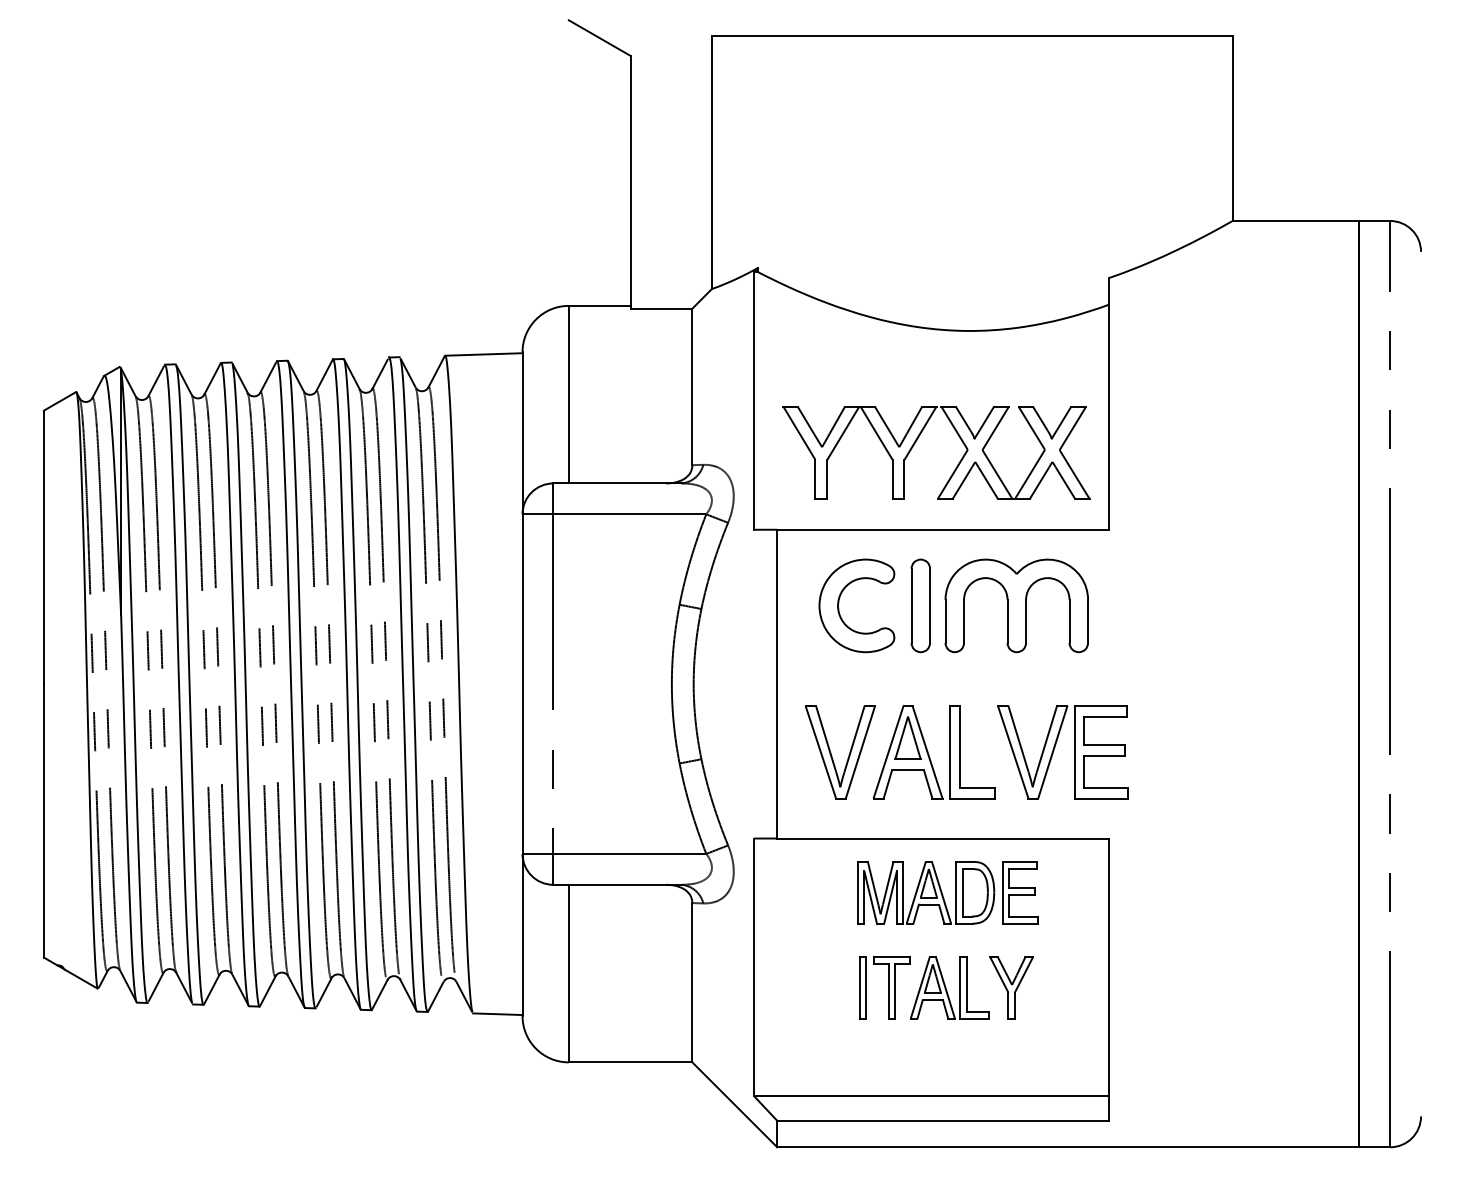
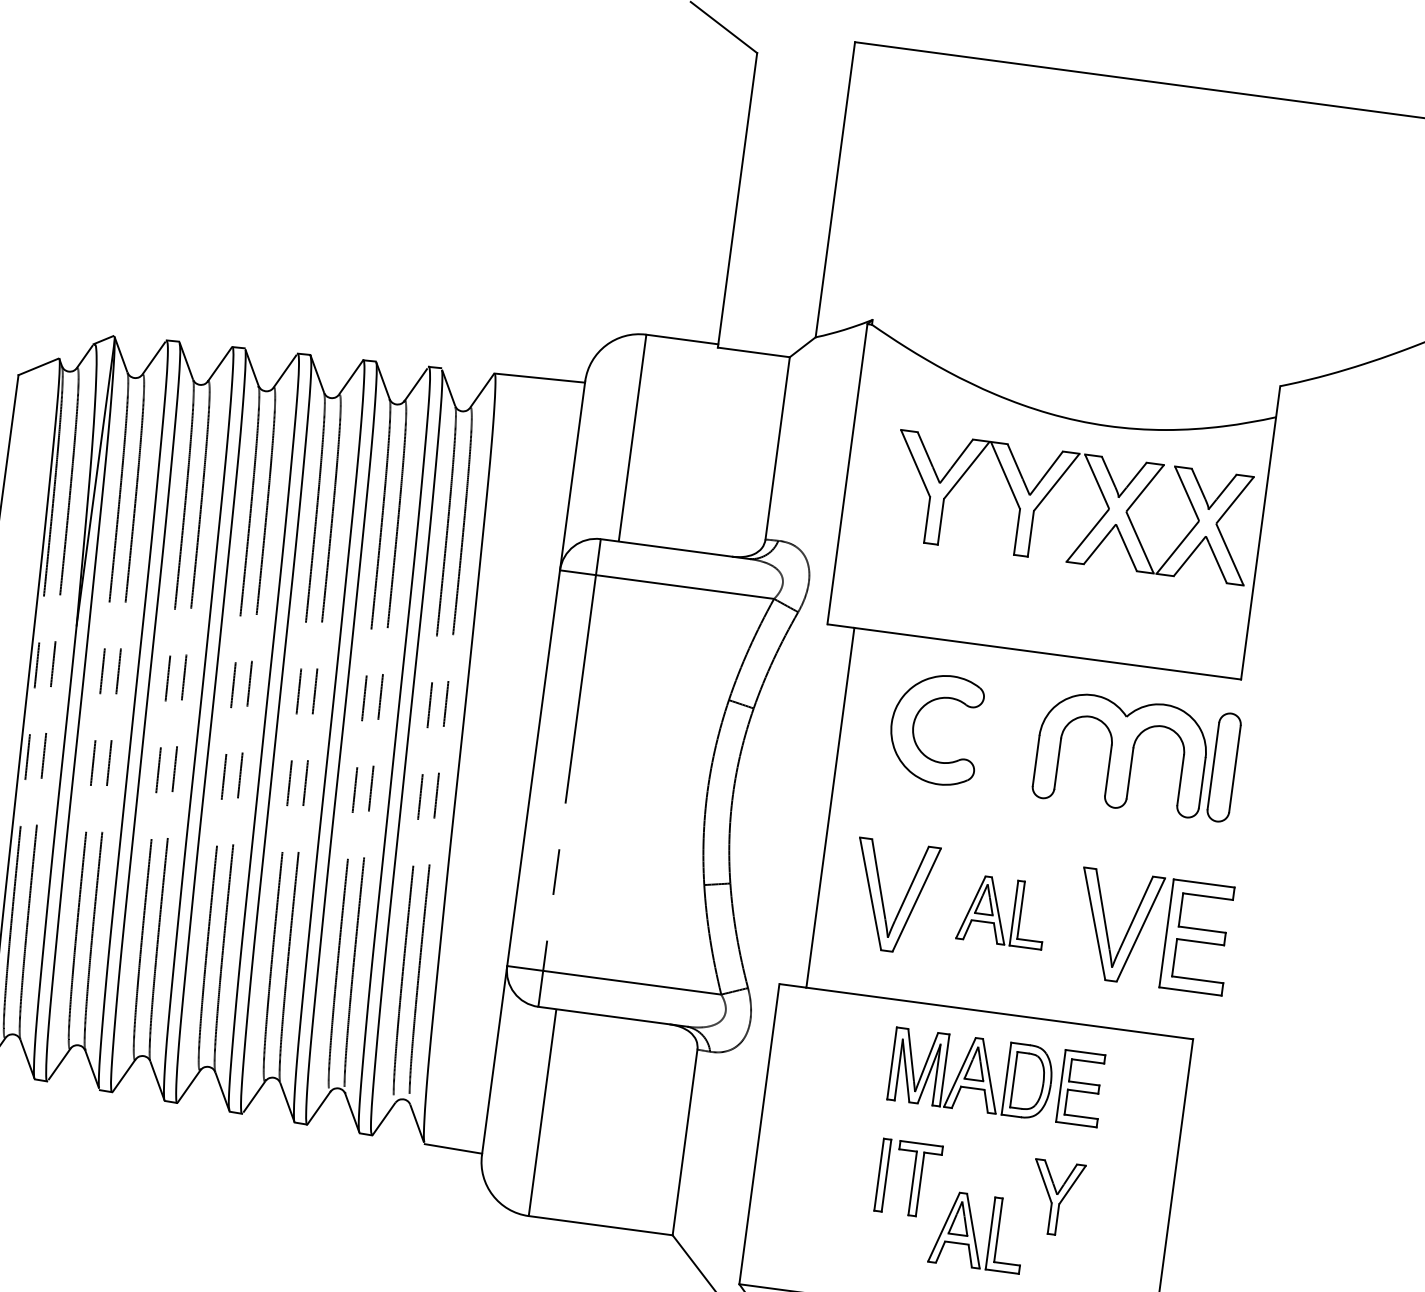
part: (916, 442) -> (1050, 492), moved
part: (920, 605) -> (1223, 767), moved
part: (934, 752) -> (1002, 911), size x0.6
part: (949, 987) -> (978, 1231), moved

